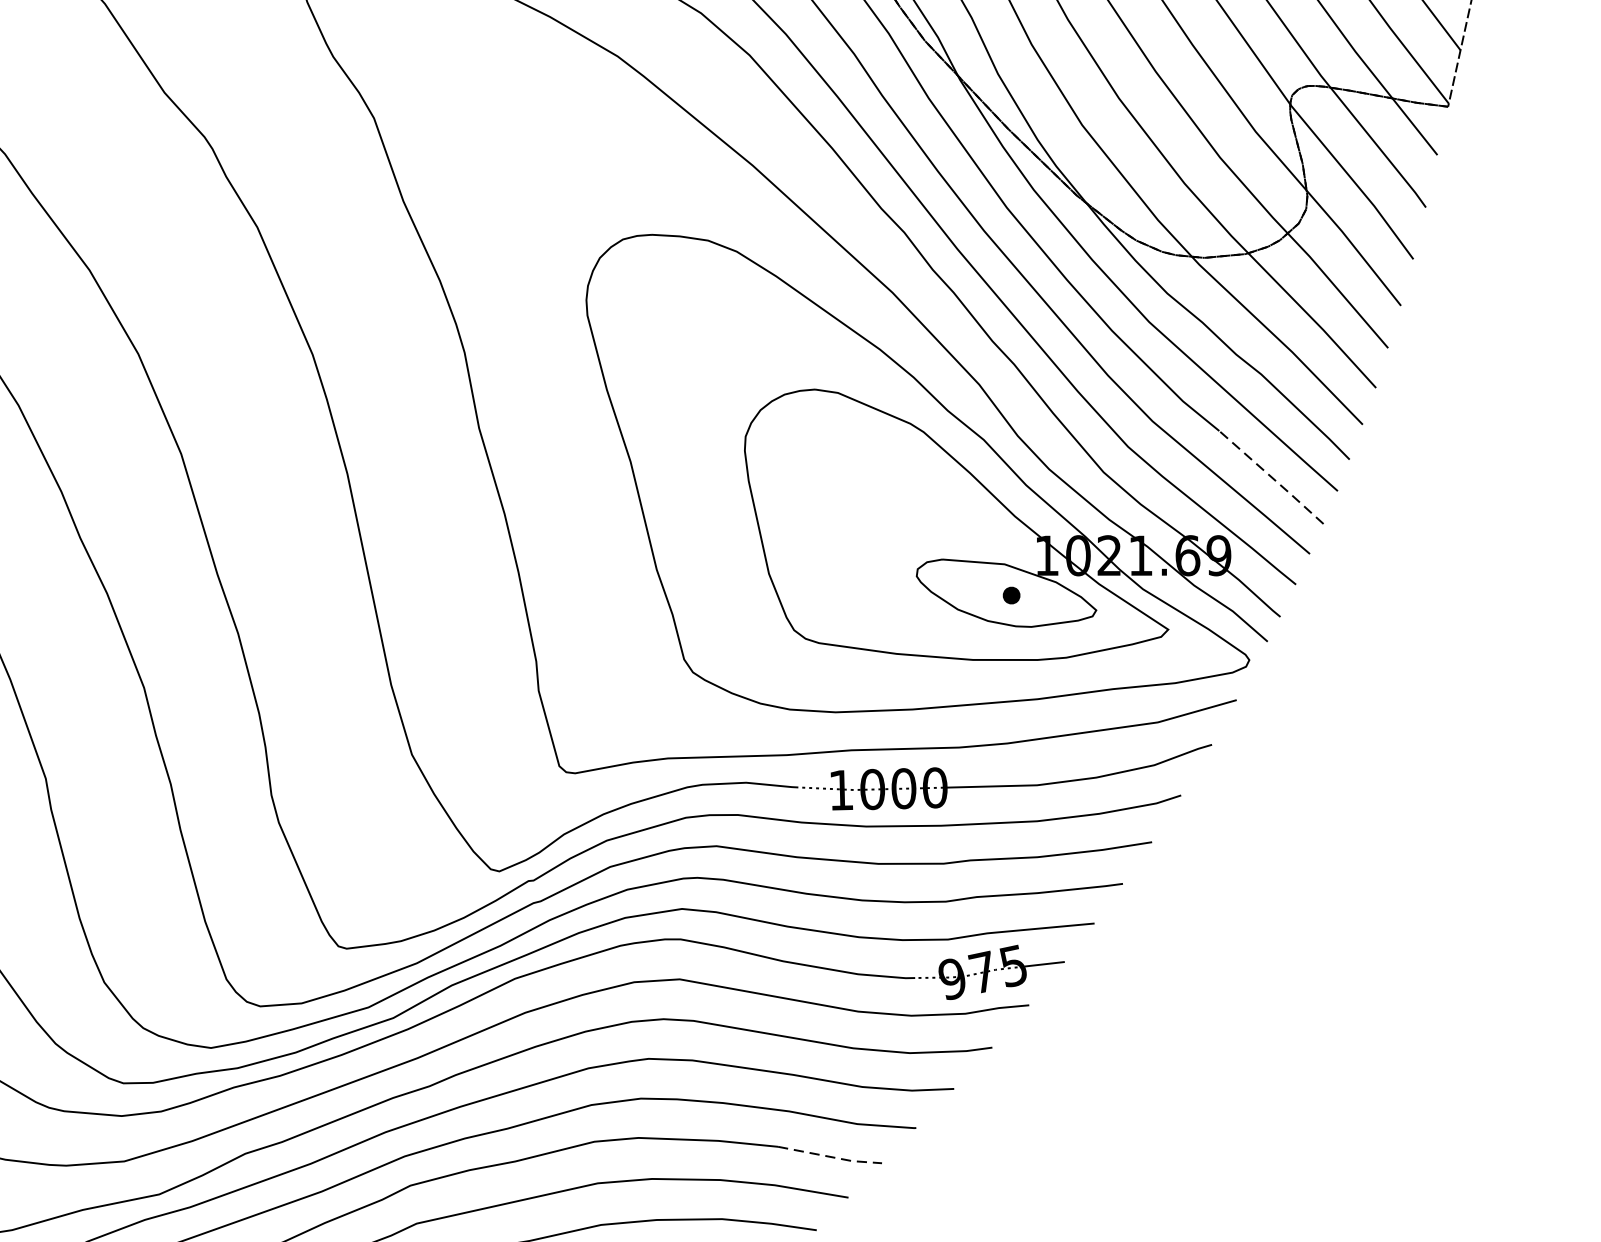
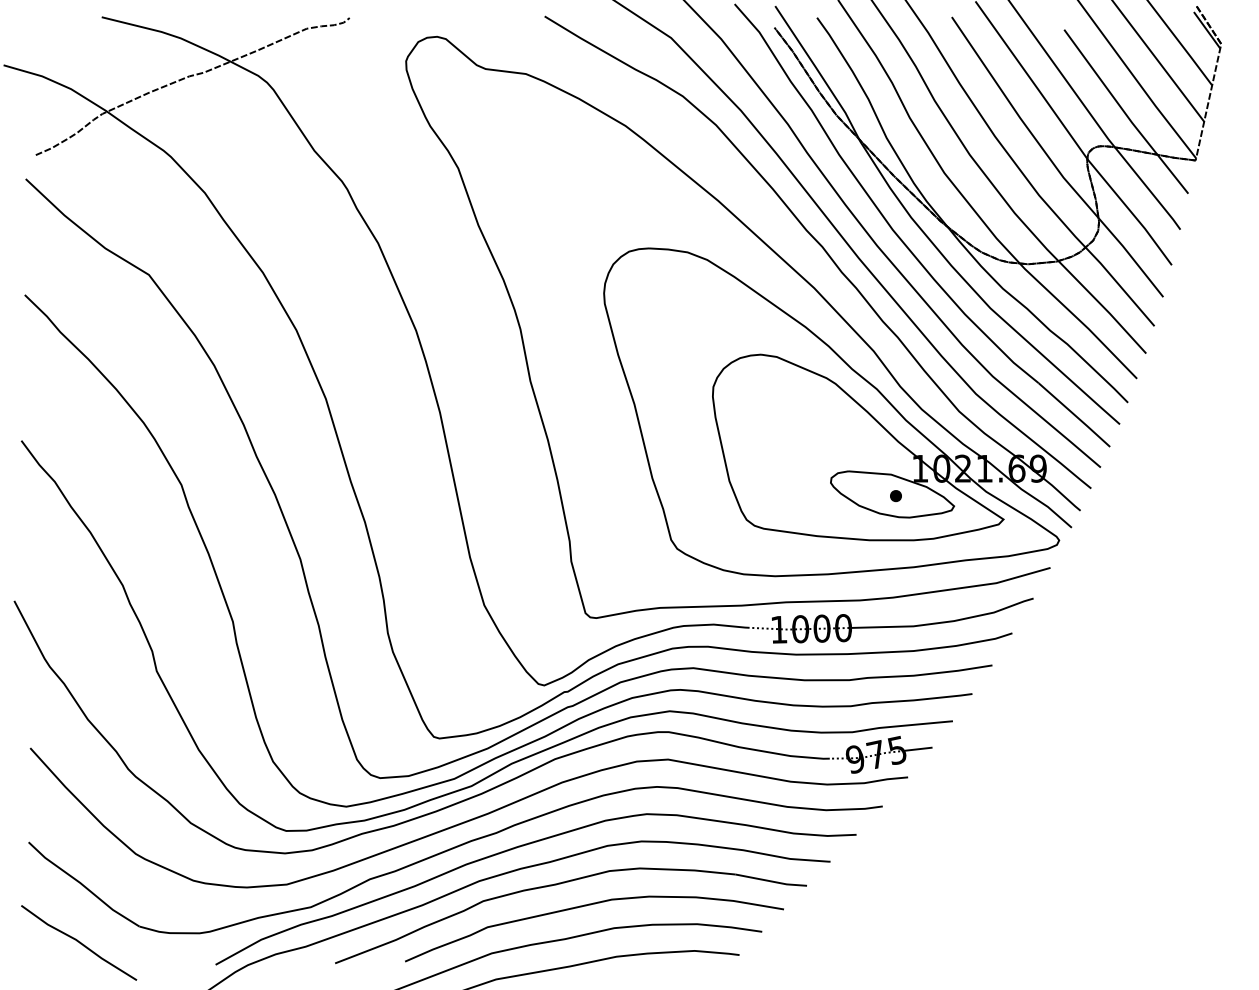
line: (1271, 476) -> (1074, 414), dashed -> solid
line: (830, 1156) -> (771, 881), dashed -> solid

